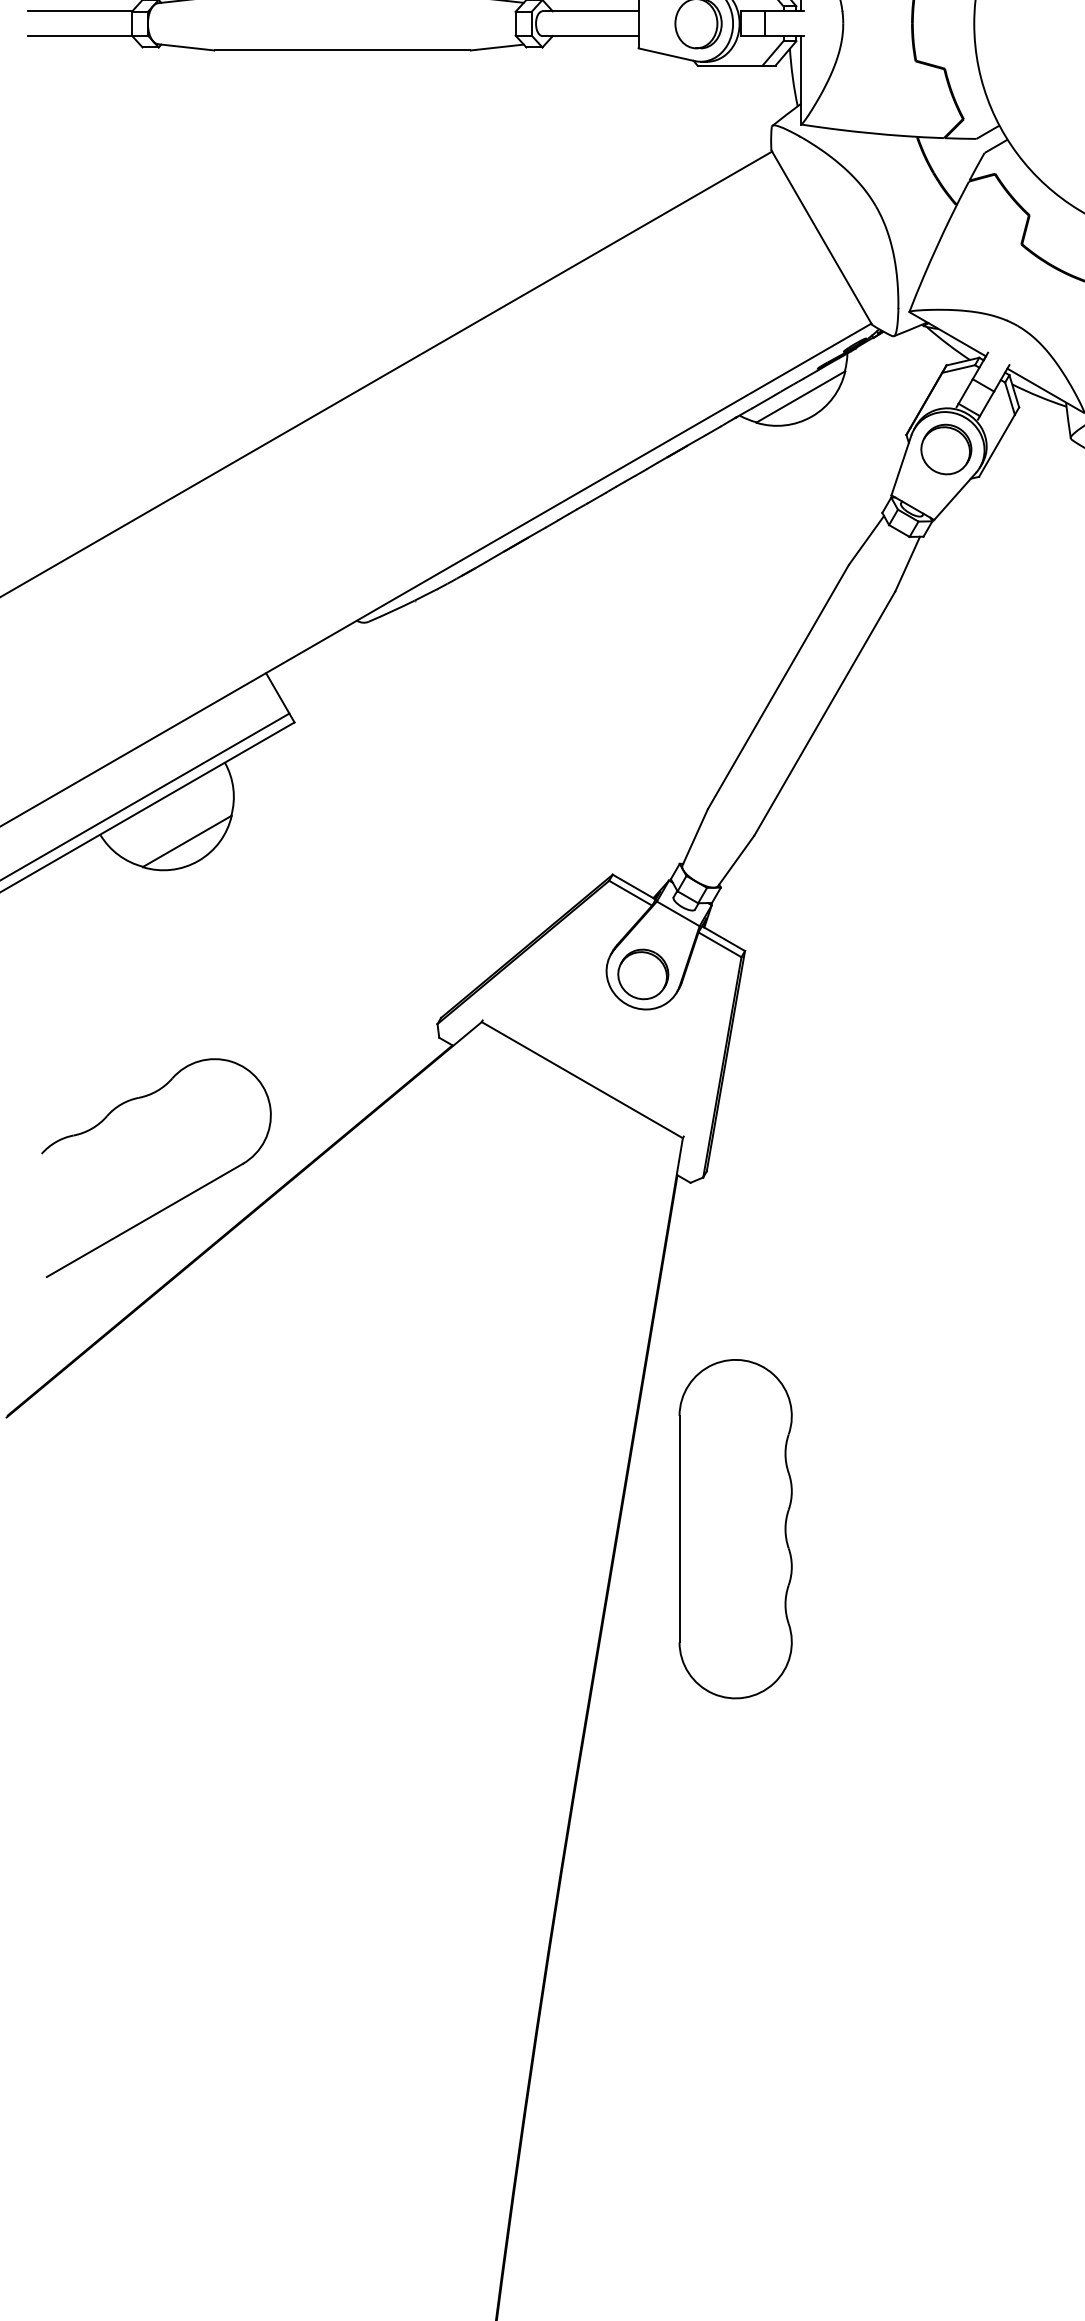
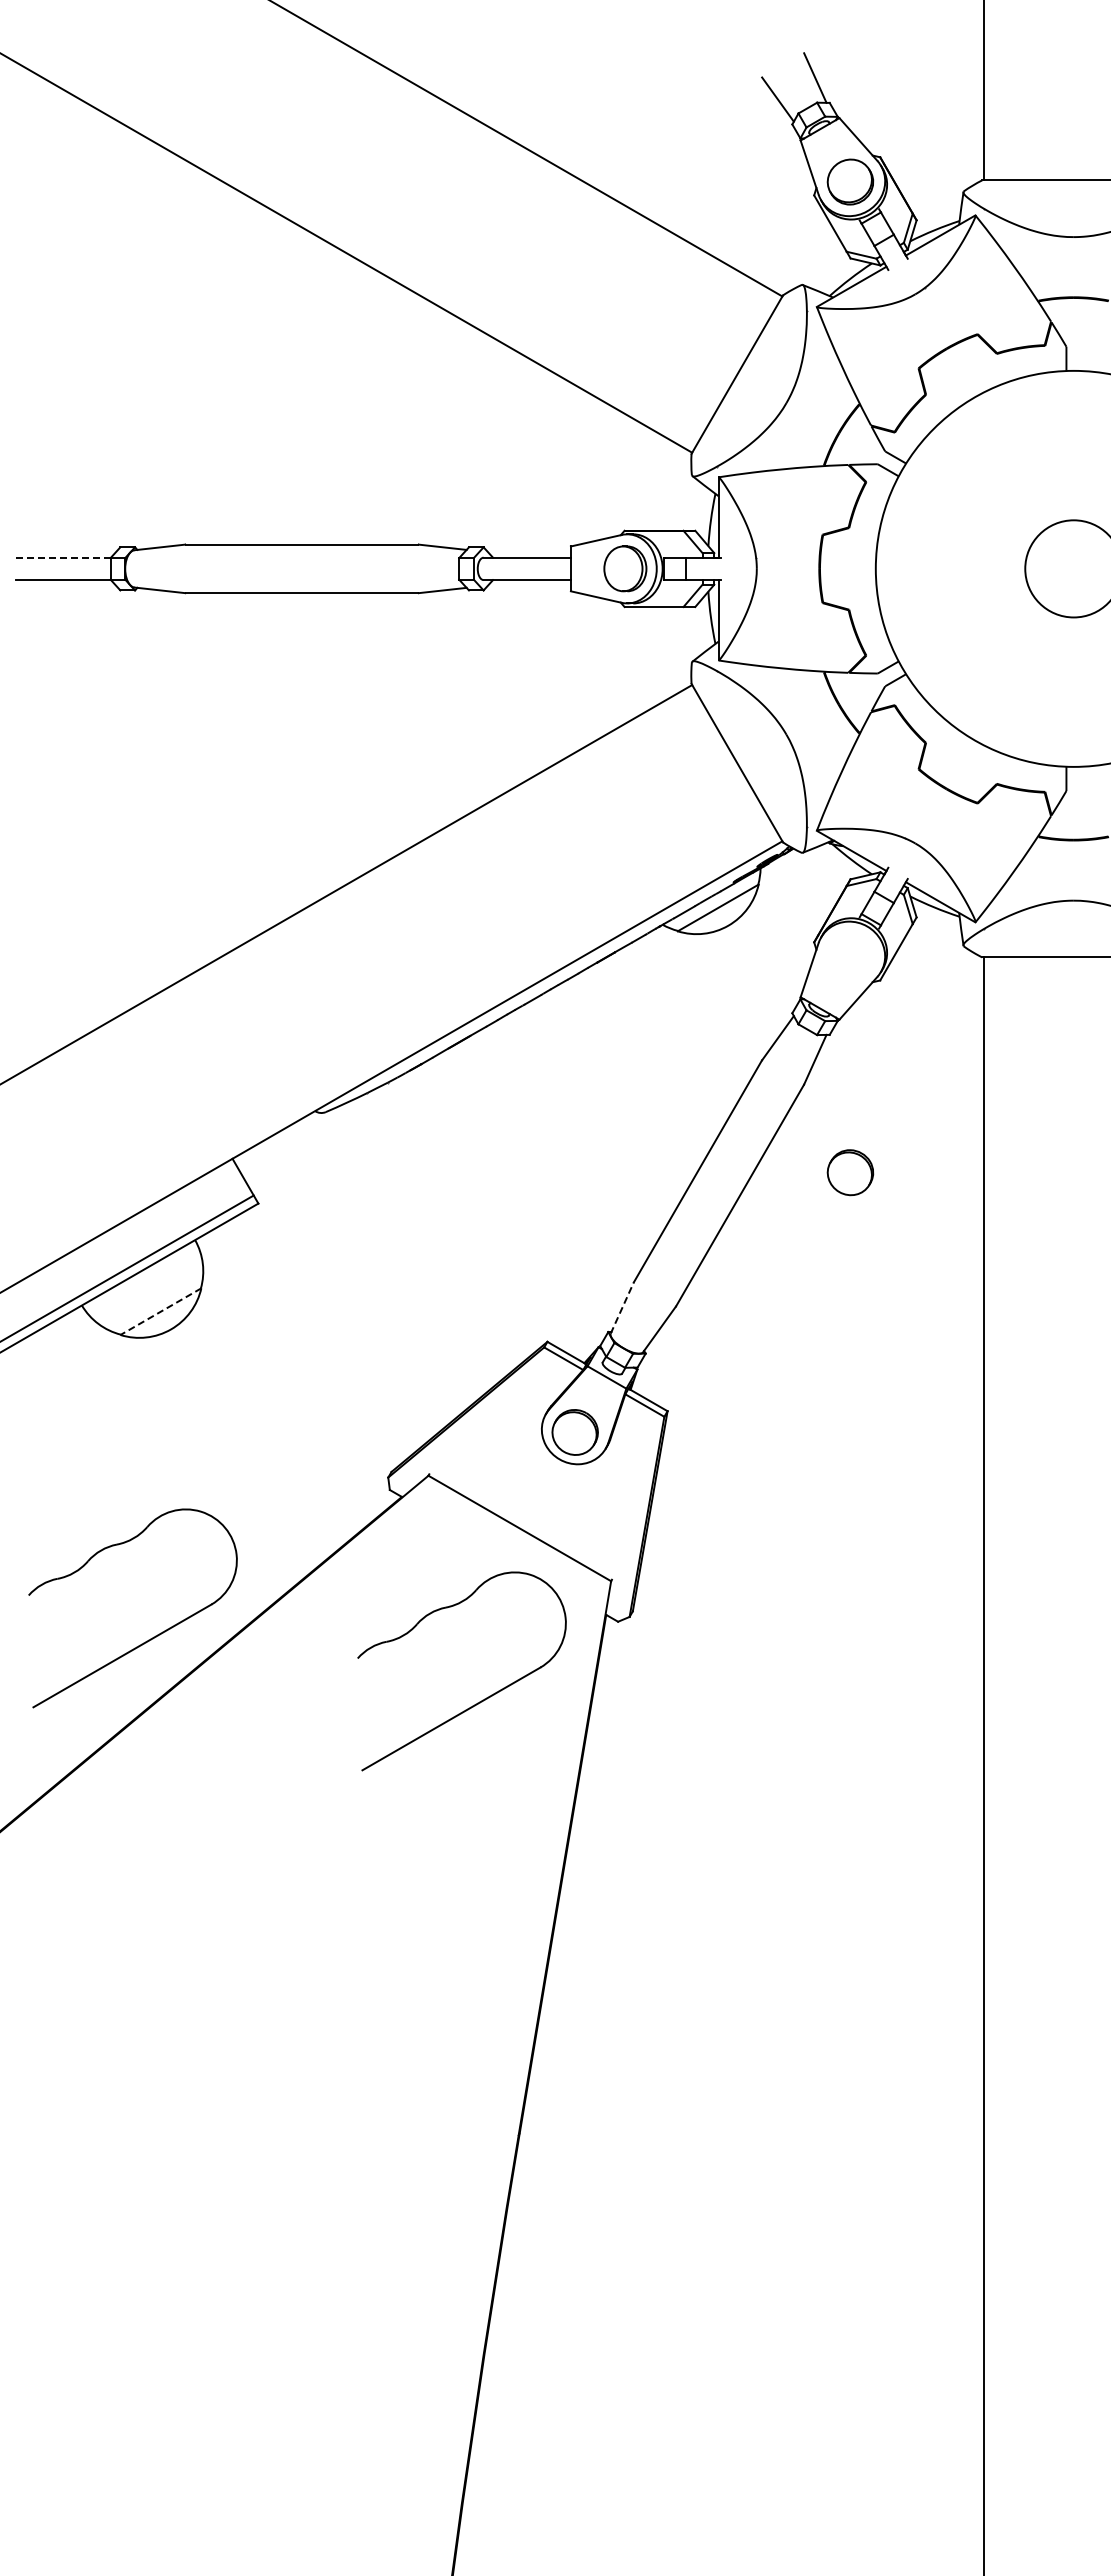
line: (79, 11) -> (63, 557), solid -> dashed
part: (946, 449) -> (850, 1172), moved
line: (695, 836) -> (622, 1307), solid -> dashed
line: (186, 841) -> (160, 1311), solid -> dashed
part: (535, 1271) -> (477, 1702), added
part: (735, 1528) -> (658, 1935), removed

